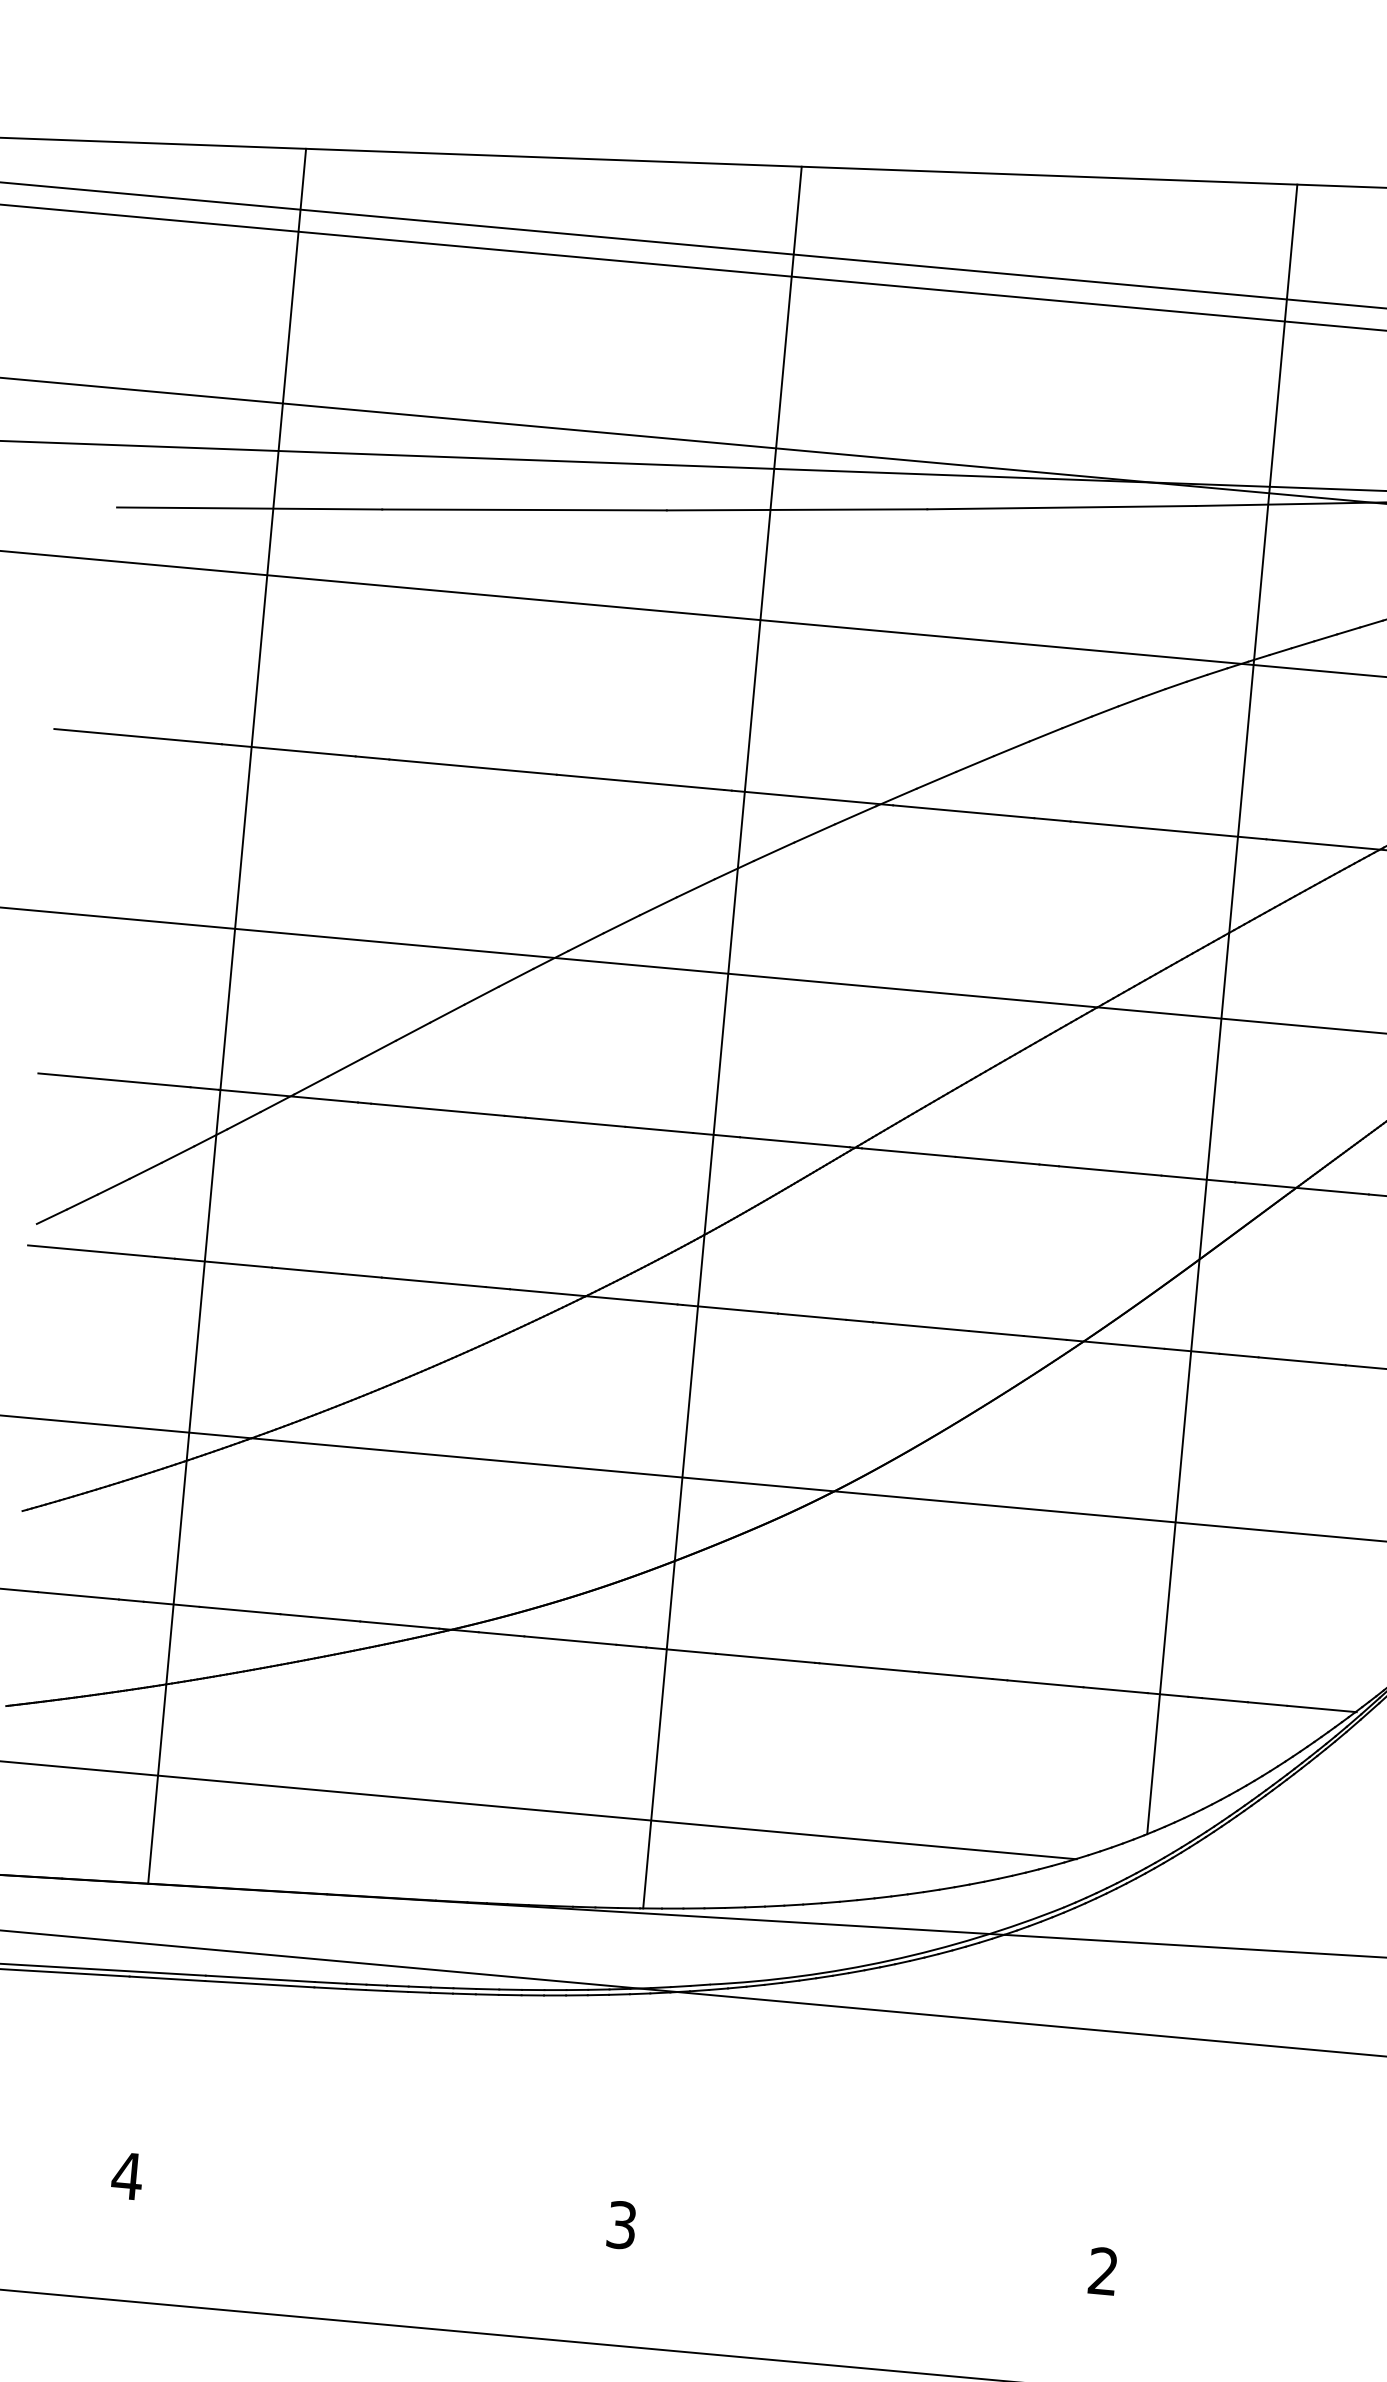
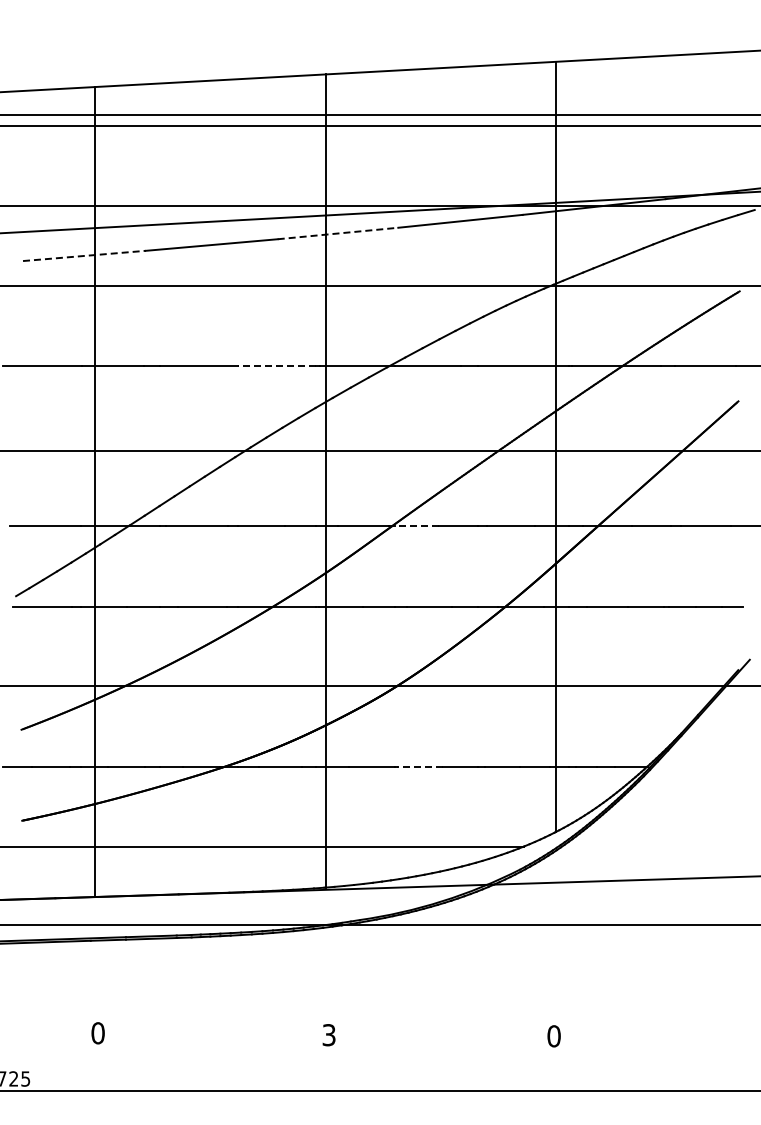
line: (249, 507) -> (84, 255), solid -> dashed
line: (798, 509) -> (338, 233), solid -> dashed
line: (639, 782) -> (276, 366), solid -> dashed
line: (908, 1152) -> (416, 526), solid -> dashed
line: (867, 1667) -> (419, 766), solid -> dashed
text: (128, 2176) -> (98, 1033), 4 -> 0
text: (1102, 2271) -> (553, 1036), 2 -> 0

